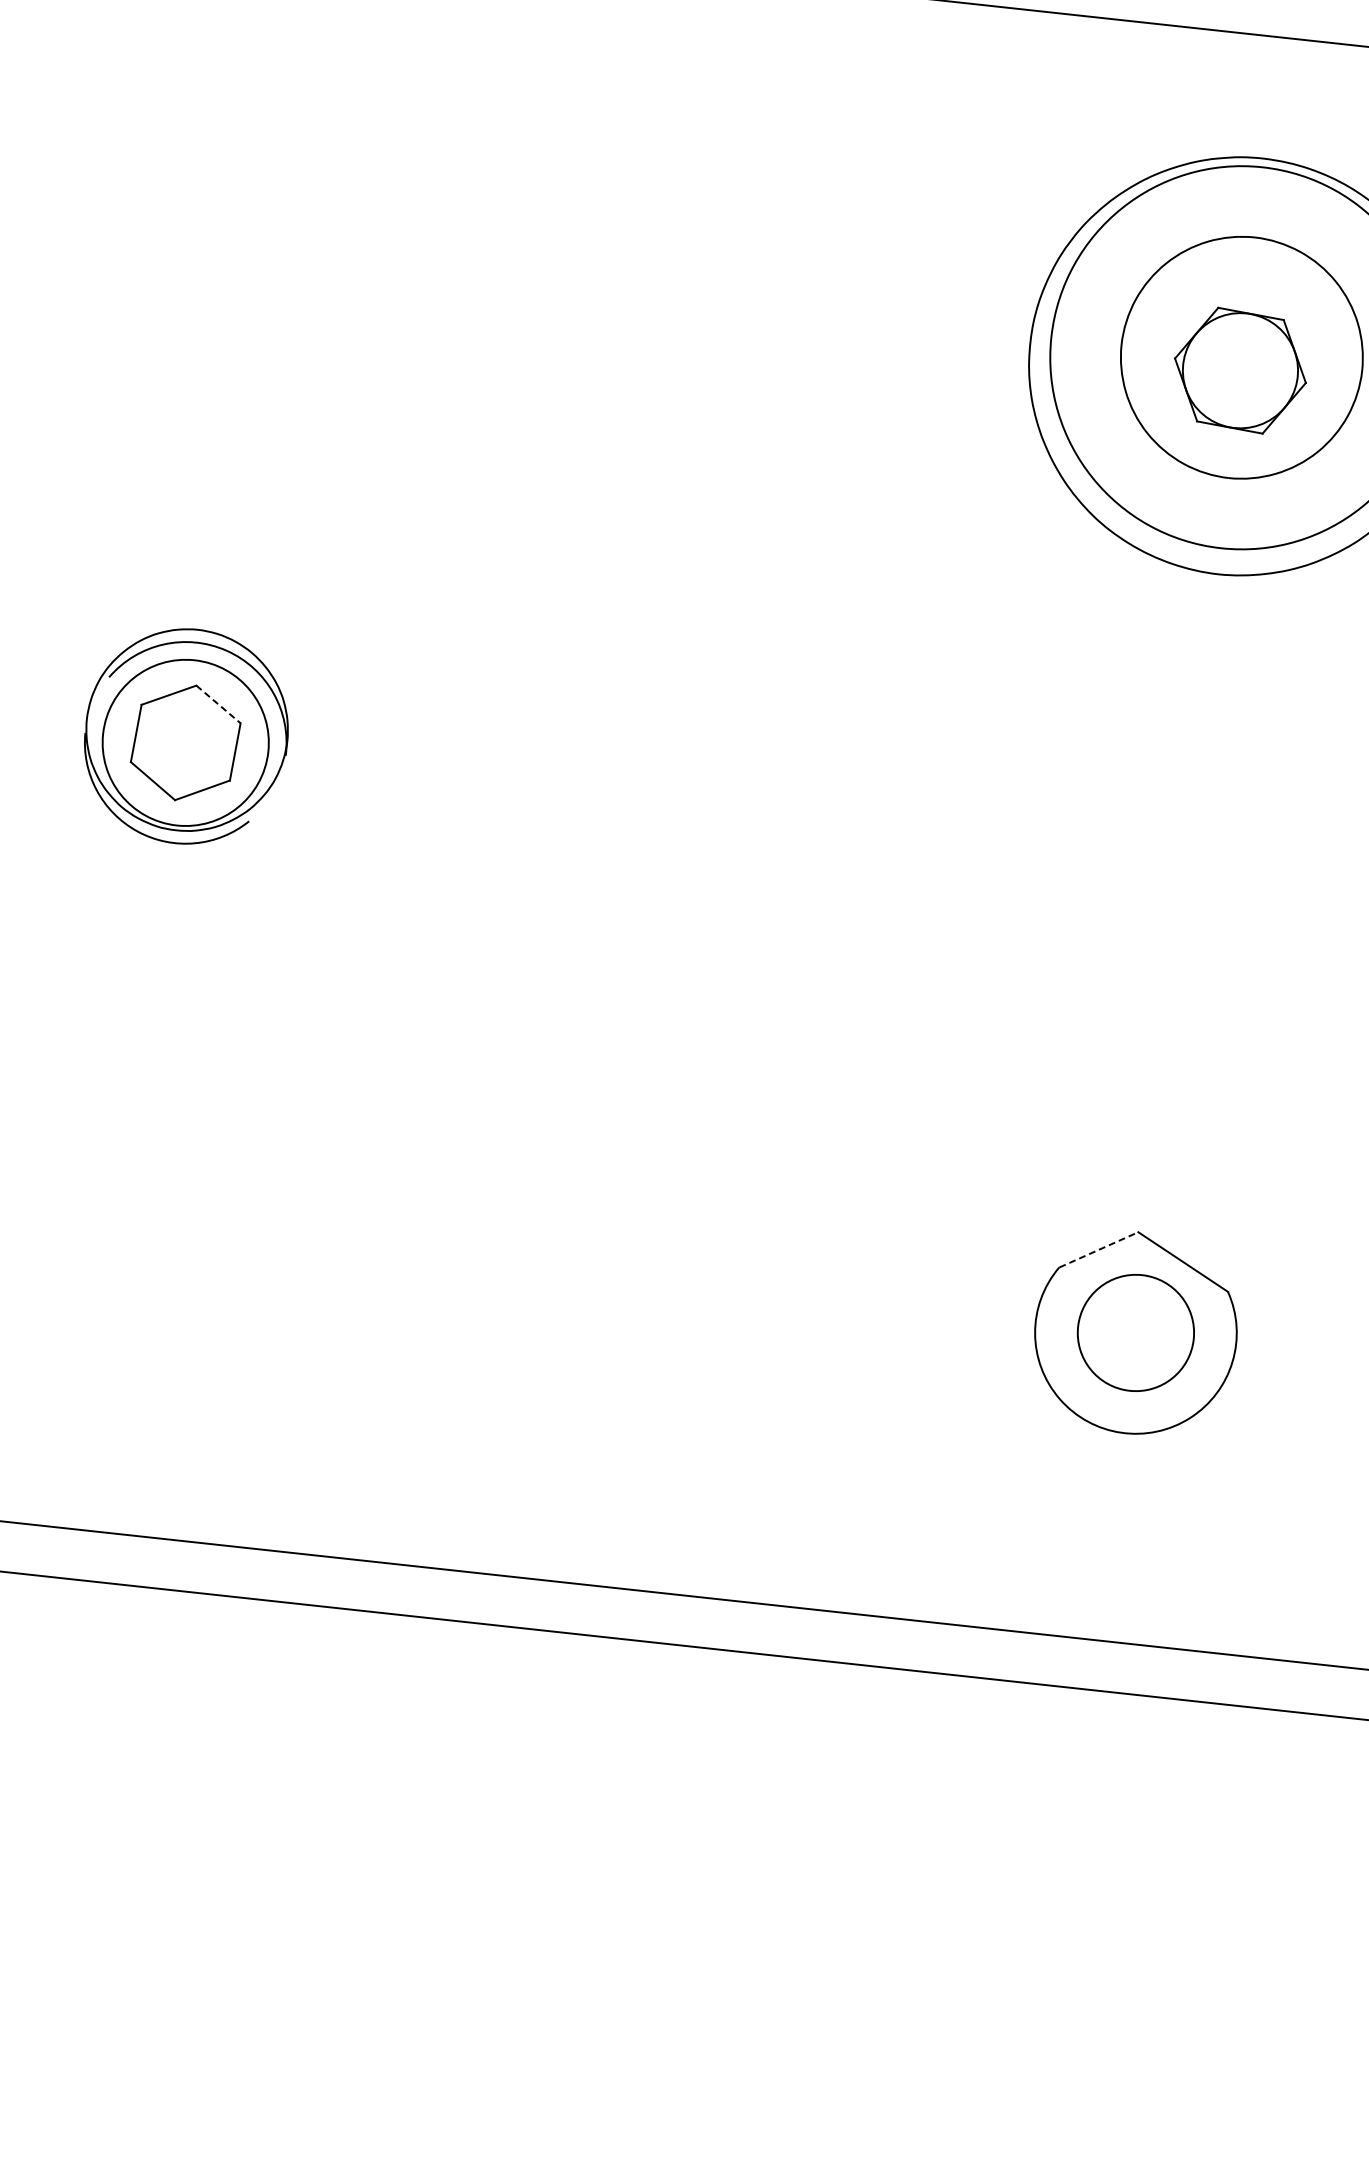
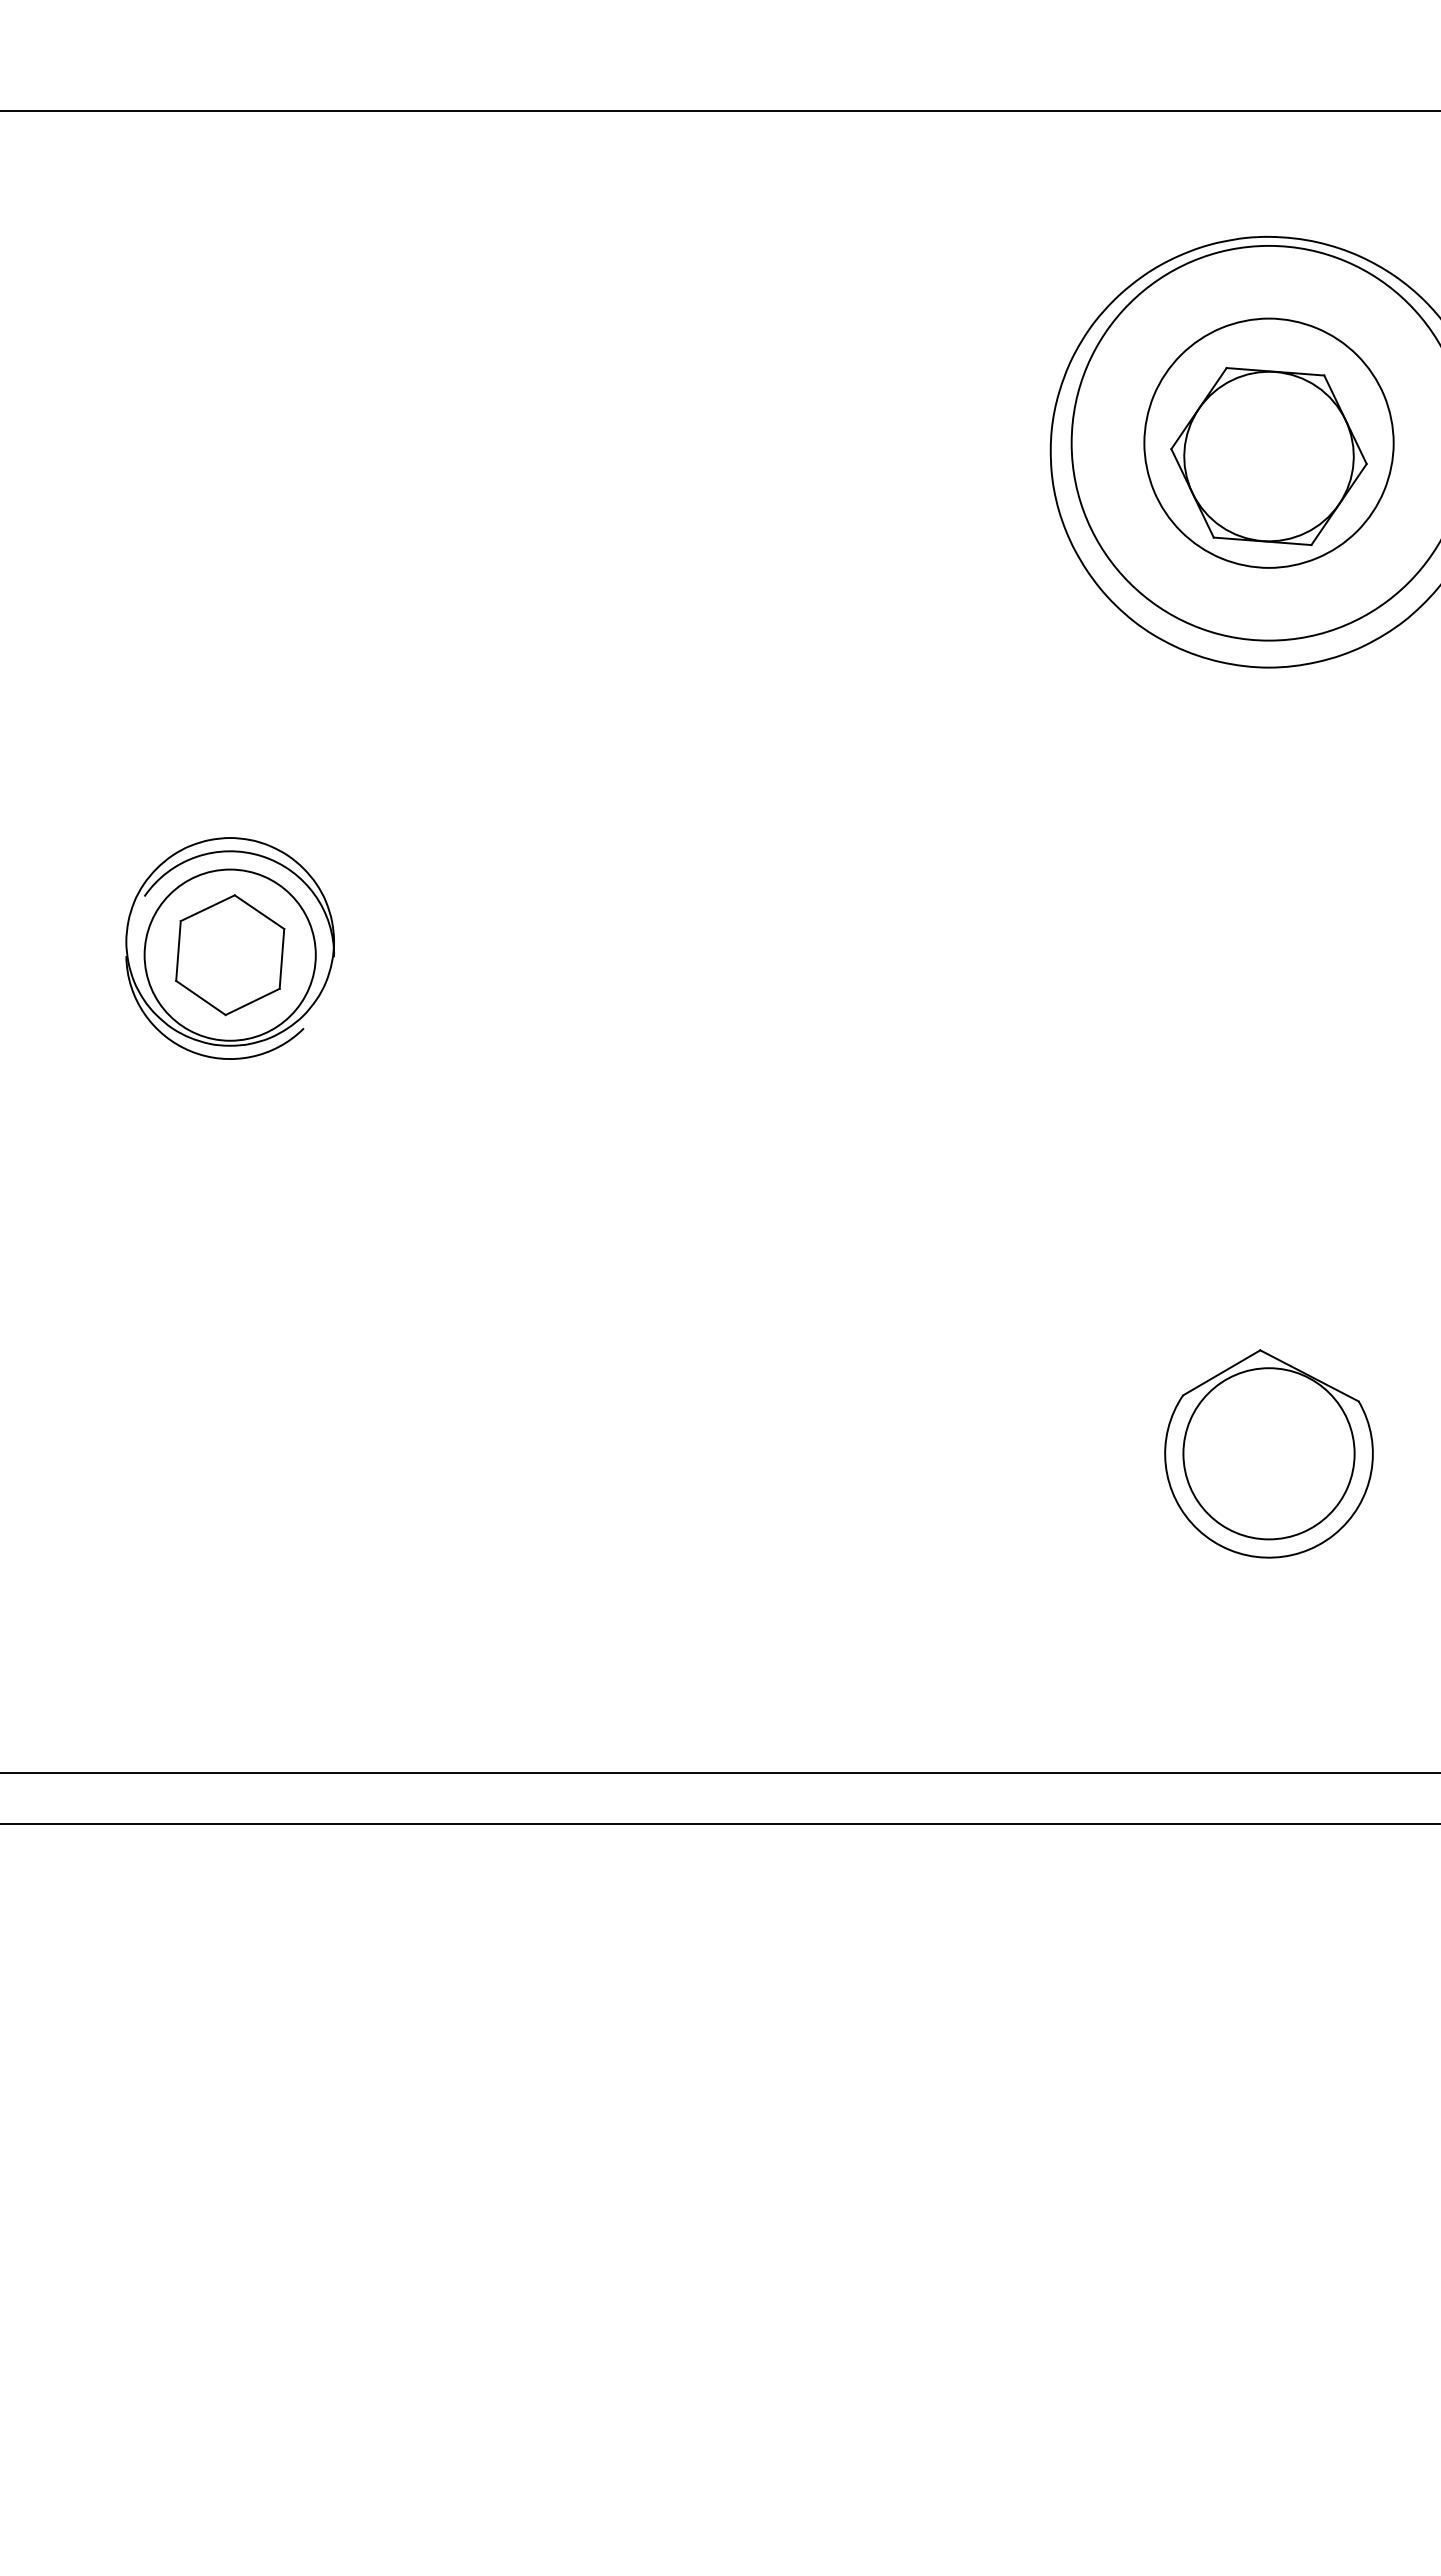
part: (1239, 370) -> (1268, 456), size x1.43
line: (218, 704) -> (259, 912), dashed -> solid
line: (1098, 1249) -> (1221, 1372), dashed -> solid
circle: (1135, 1332) -> (1268, 1453), size x1.43

